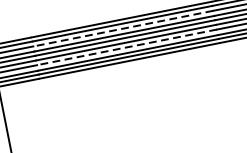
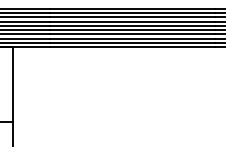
line: (123, 29) -> (132, 17), dashed -> solid
line: (127, 47) -> (132, 34), dashed -> solid

